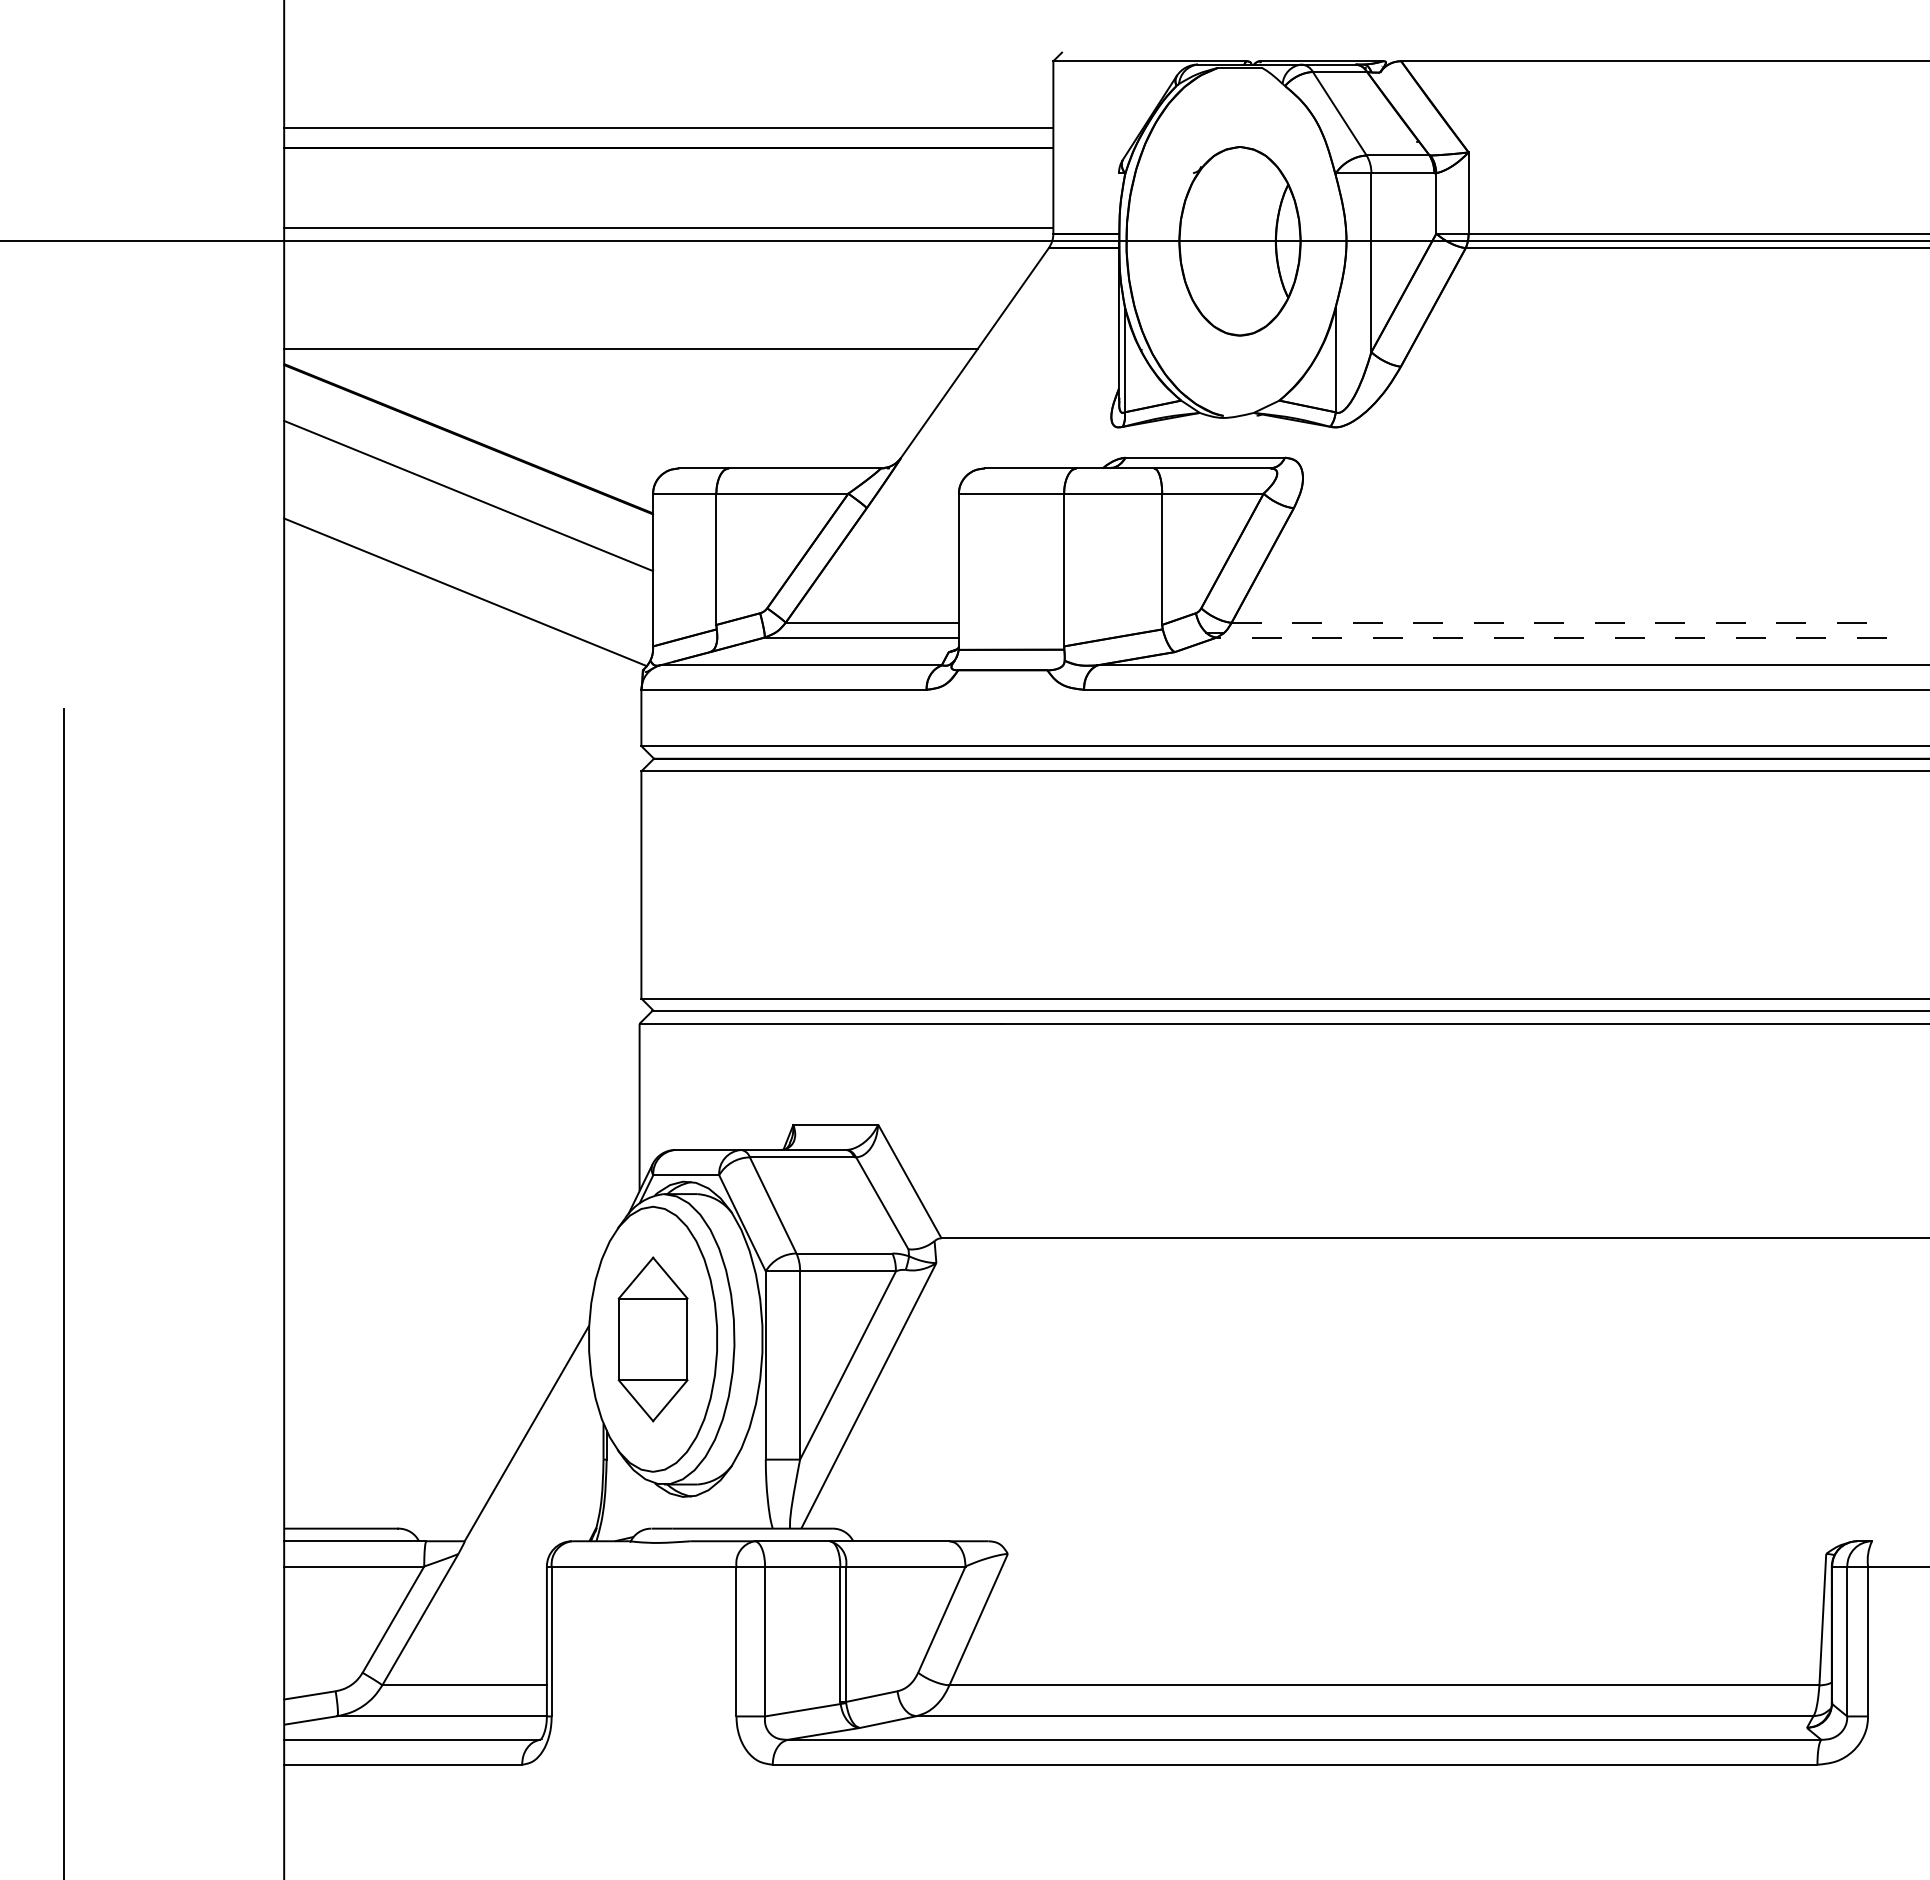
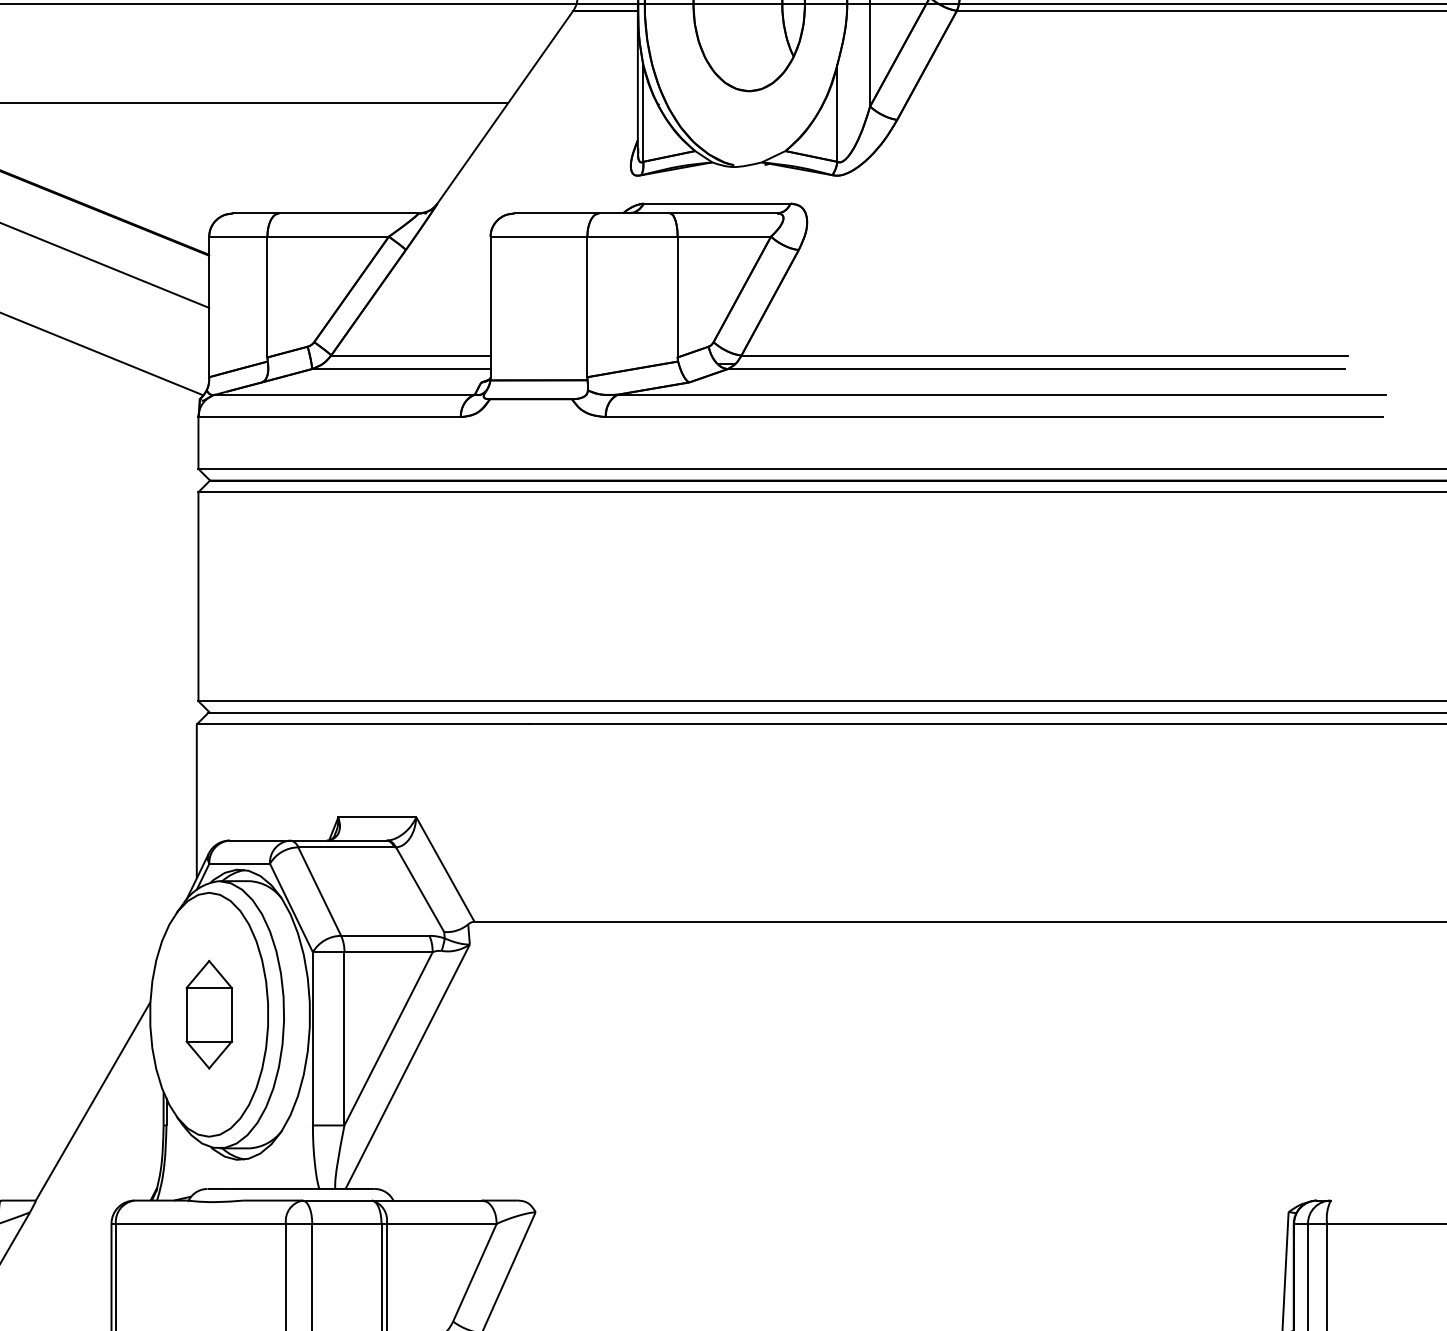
line: (1561, 622) -> (1045, 355), dashed -> solid
line: (1551, 637) -> (1035, 369), dashed -> solid
part: (652, 1338) -> (208, 1014), size x0.71

